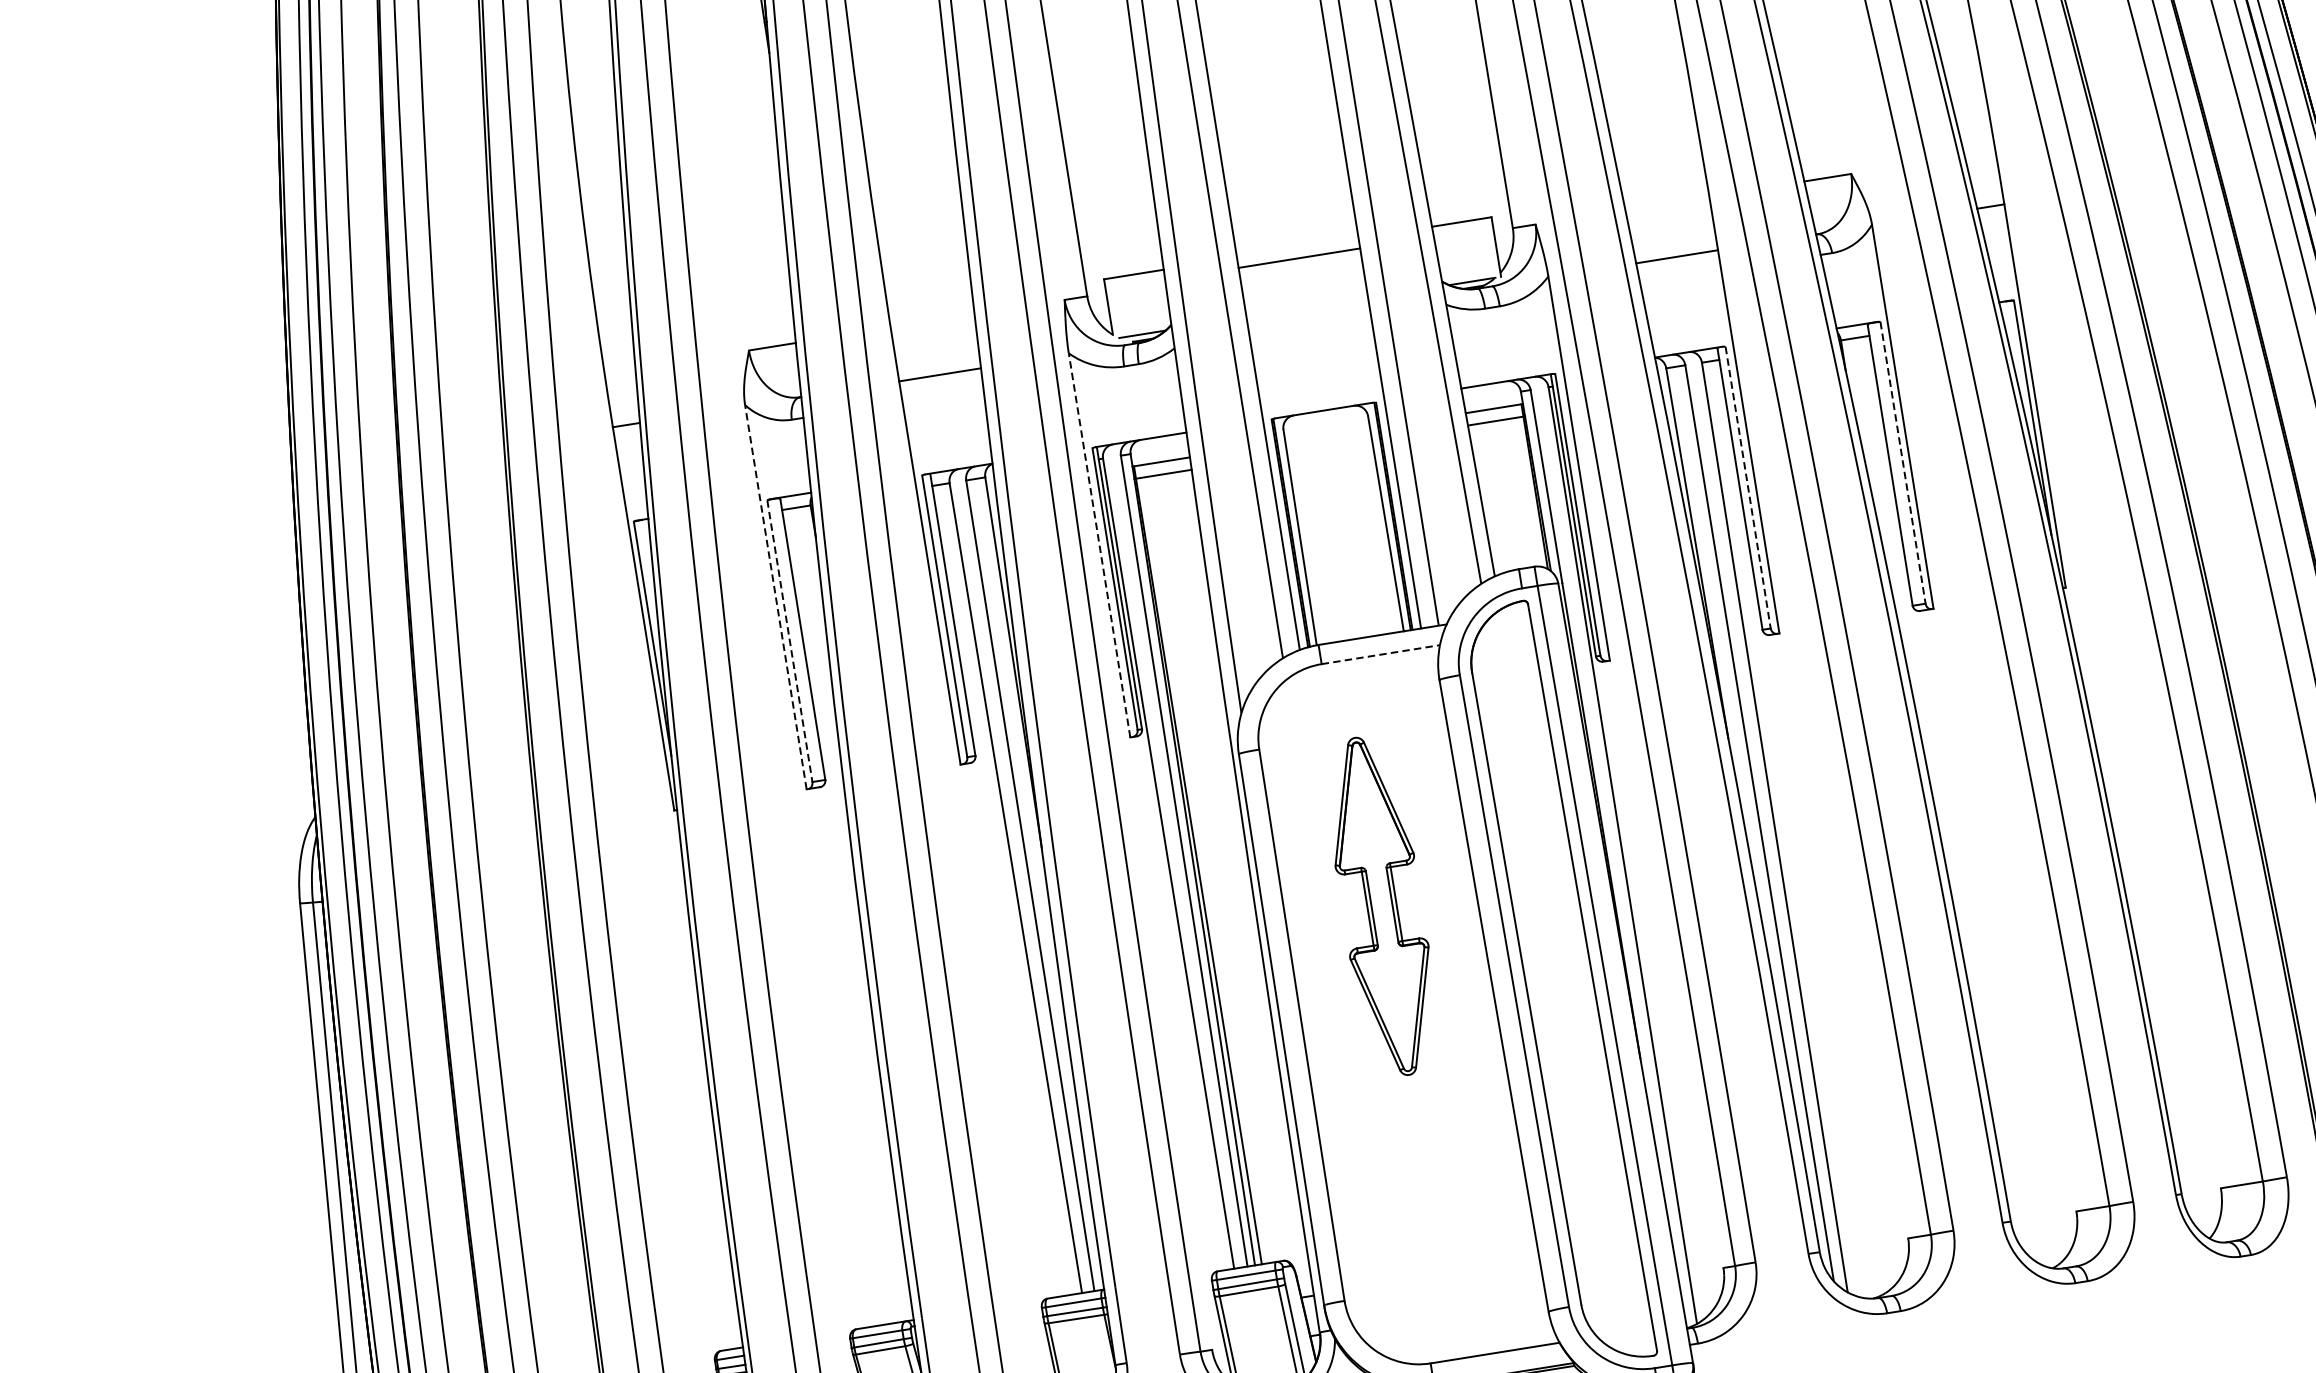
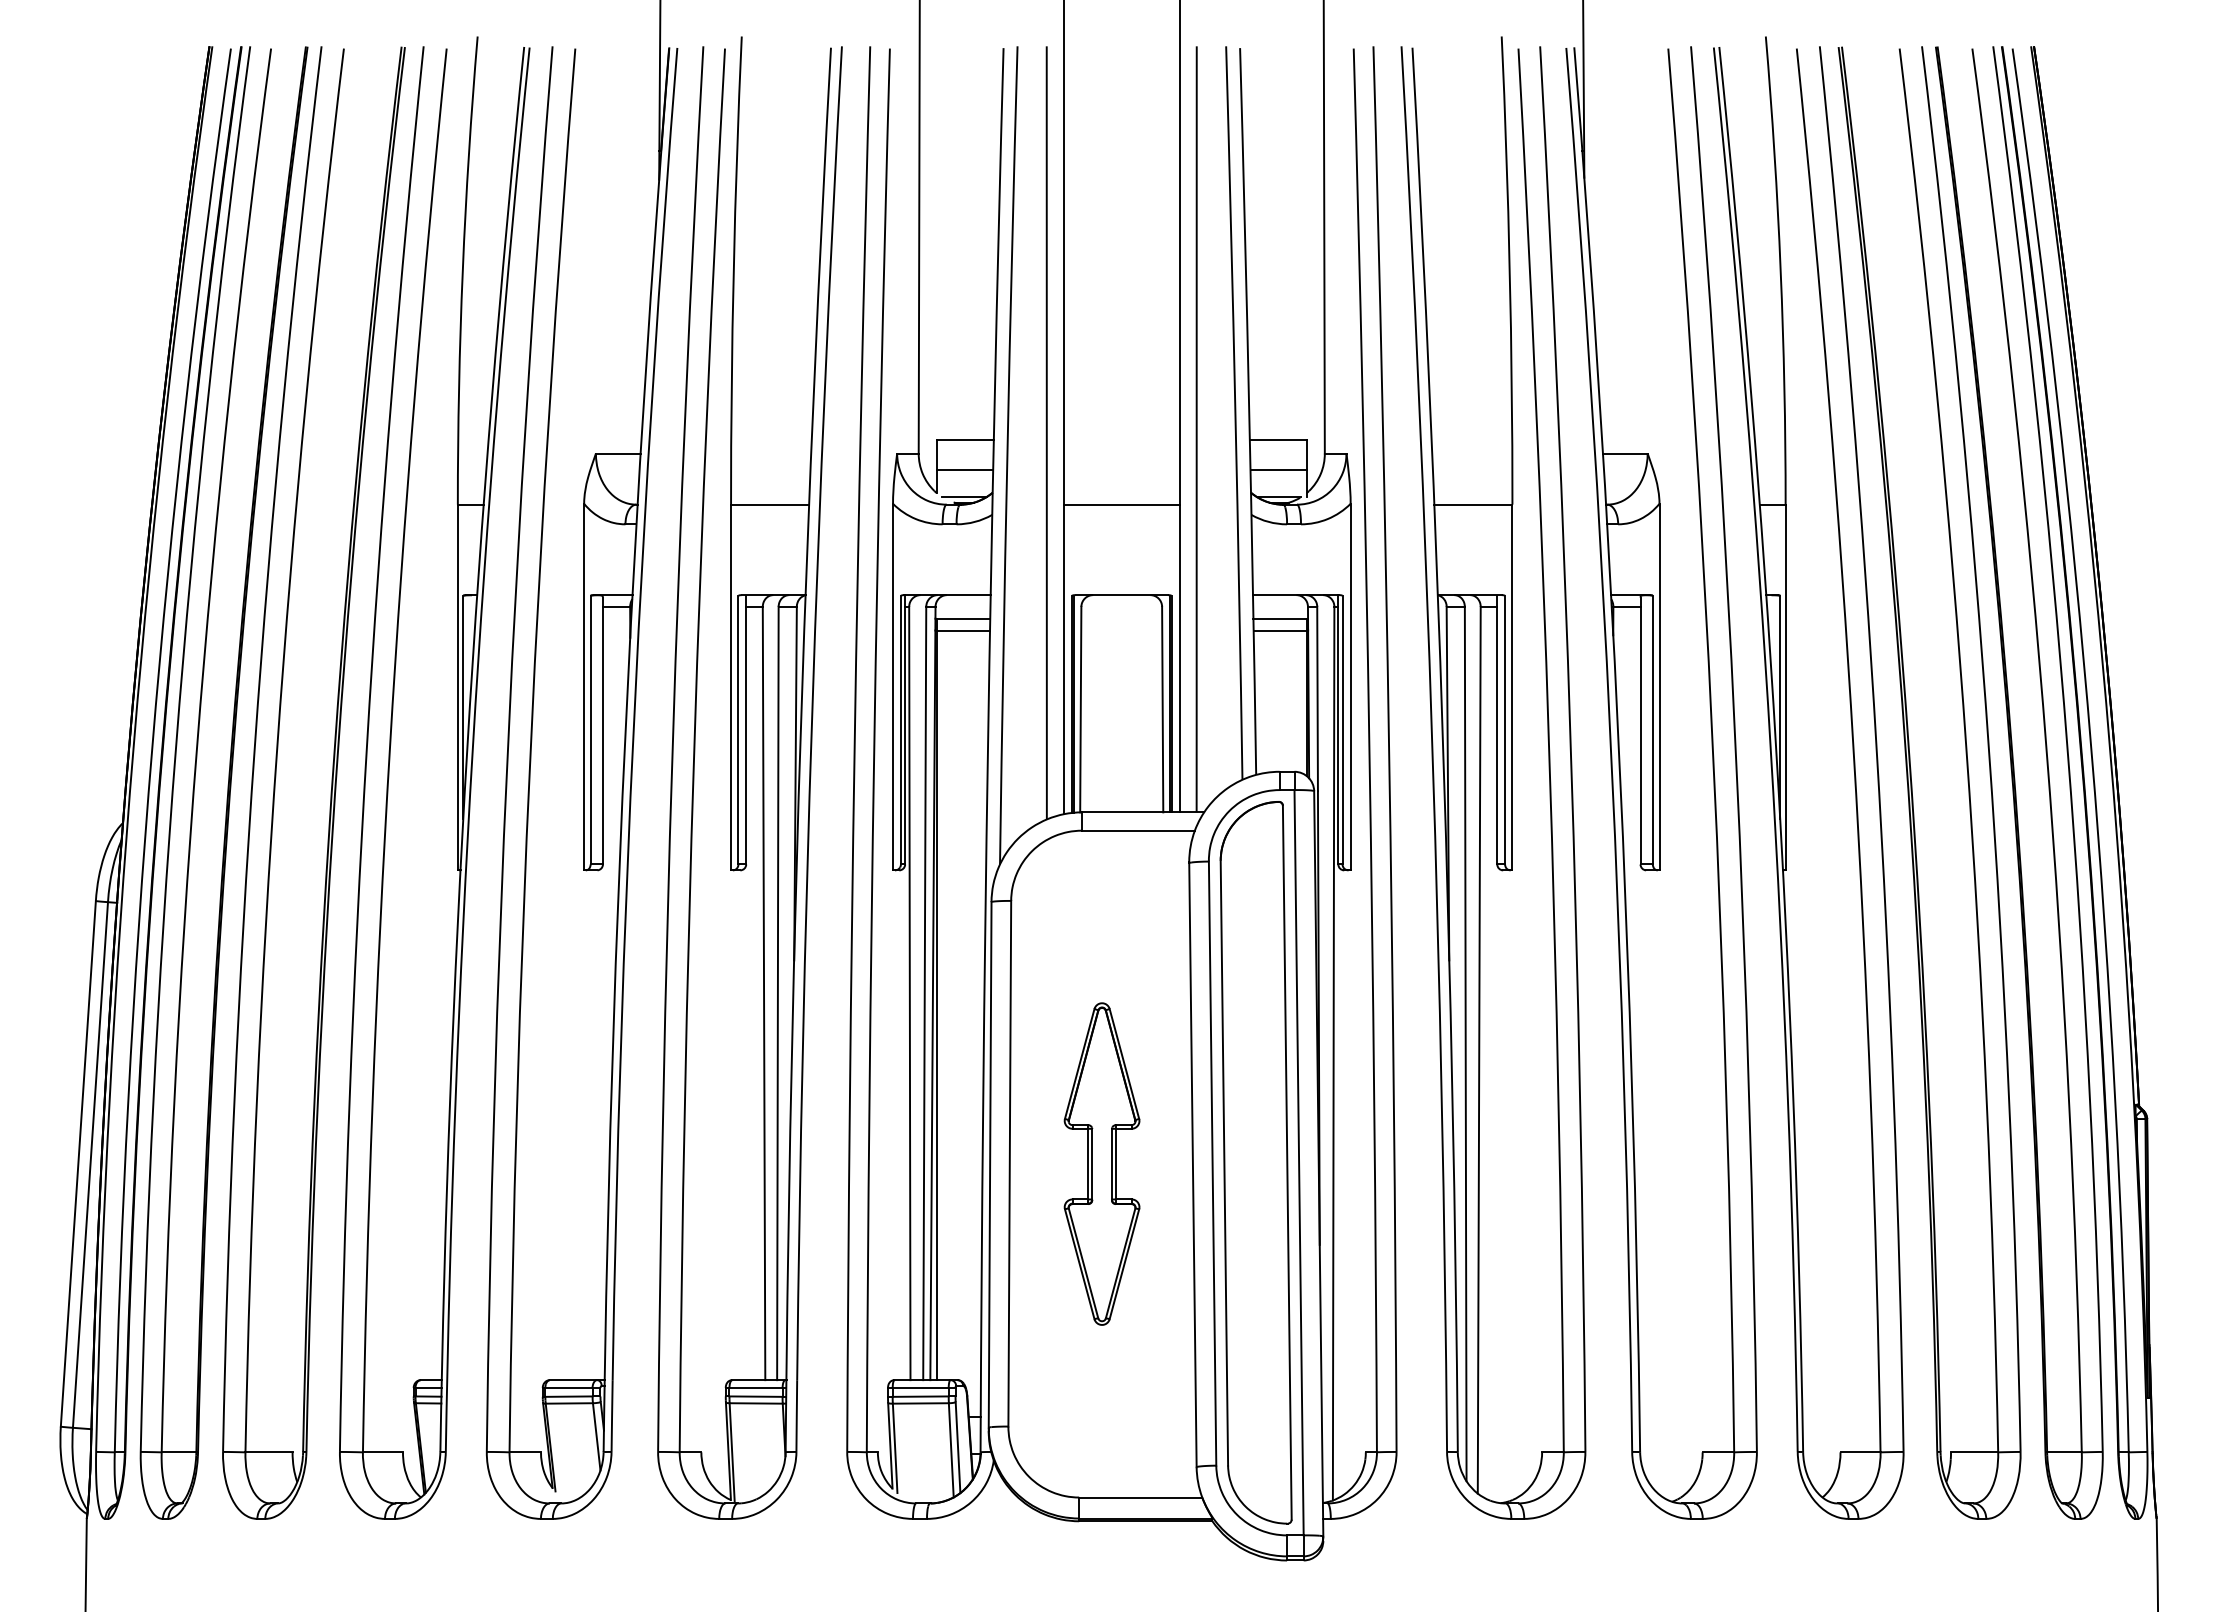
line: (1467, 253) -> (1278, 470), added
line: (1299, 258) -> (1121, 504), moved
line: (1138, 306) -> (964, 470), added
line: (1902, 463) -> (1652, 730), dashed -> solid
line: (1748, 488) -> (1505, 730), dashed -> solid
line: (1099, 544) -> (893, 686), dashed -> solid
line: (776, 596) -> (584, 686), dashed -> solid
line: (789, 641) -> (590, 730), dashed -> solid
line: (1380, 654) -> (1138, 830), dashed -> solid
part: (1381, 905) -> (1101, 1163), moved

